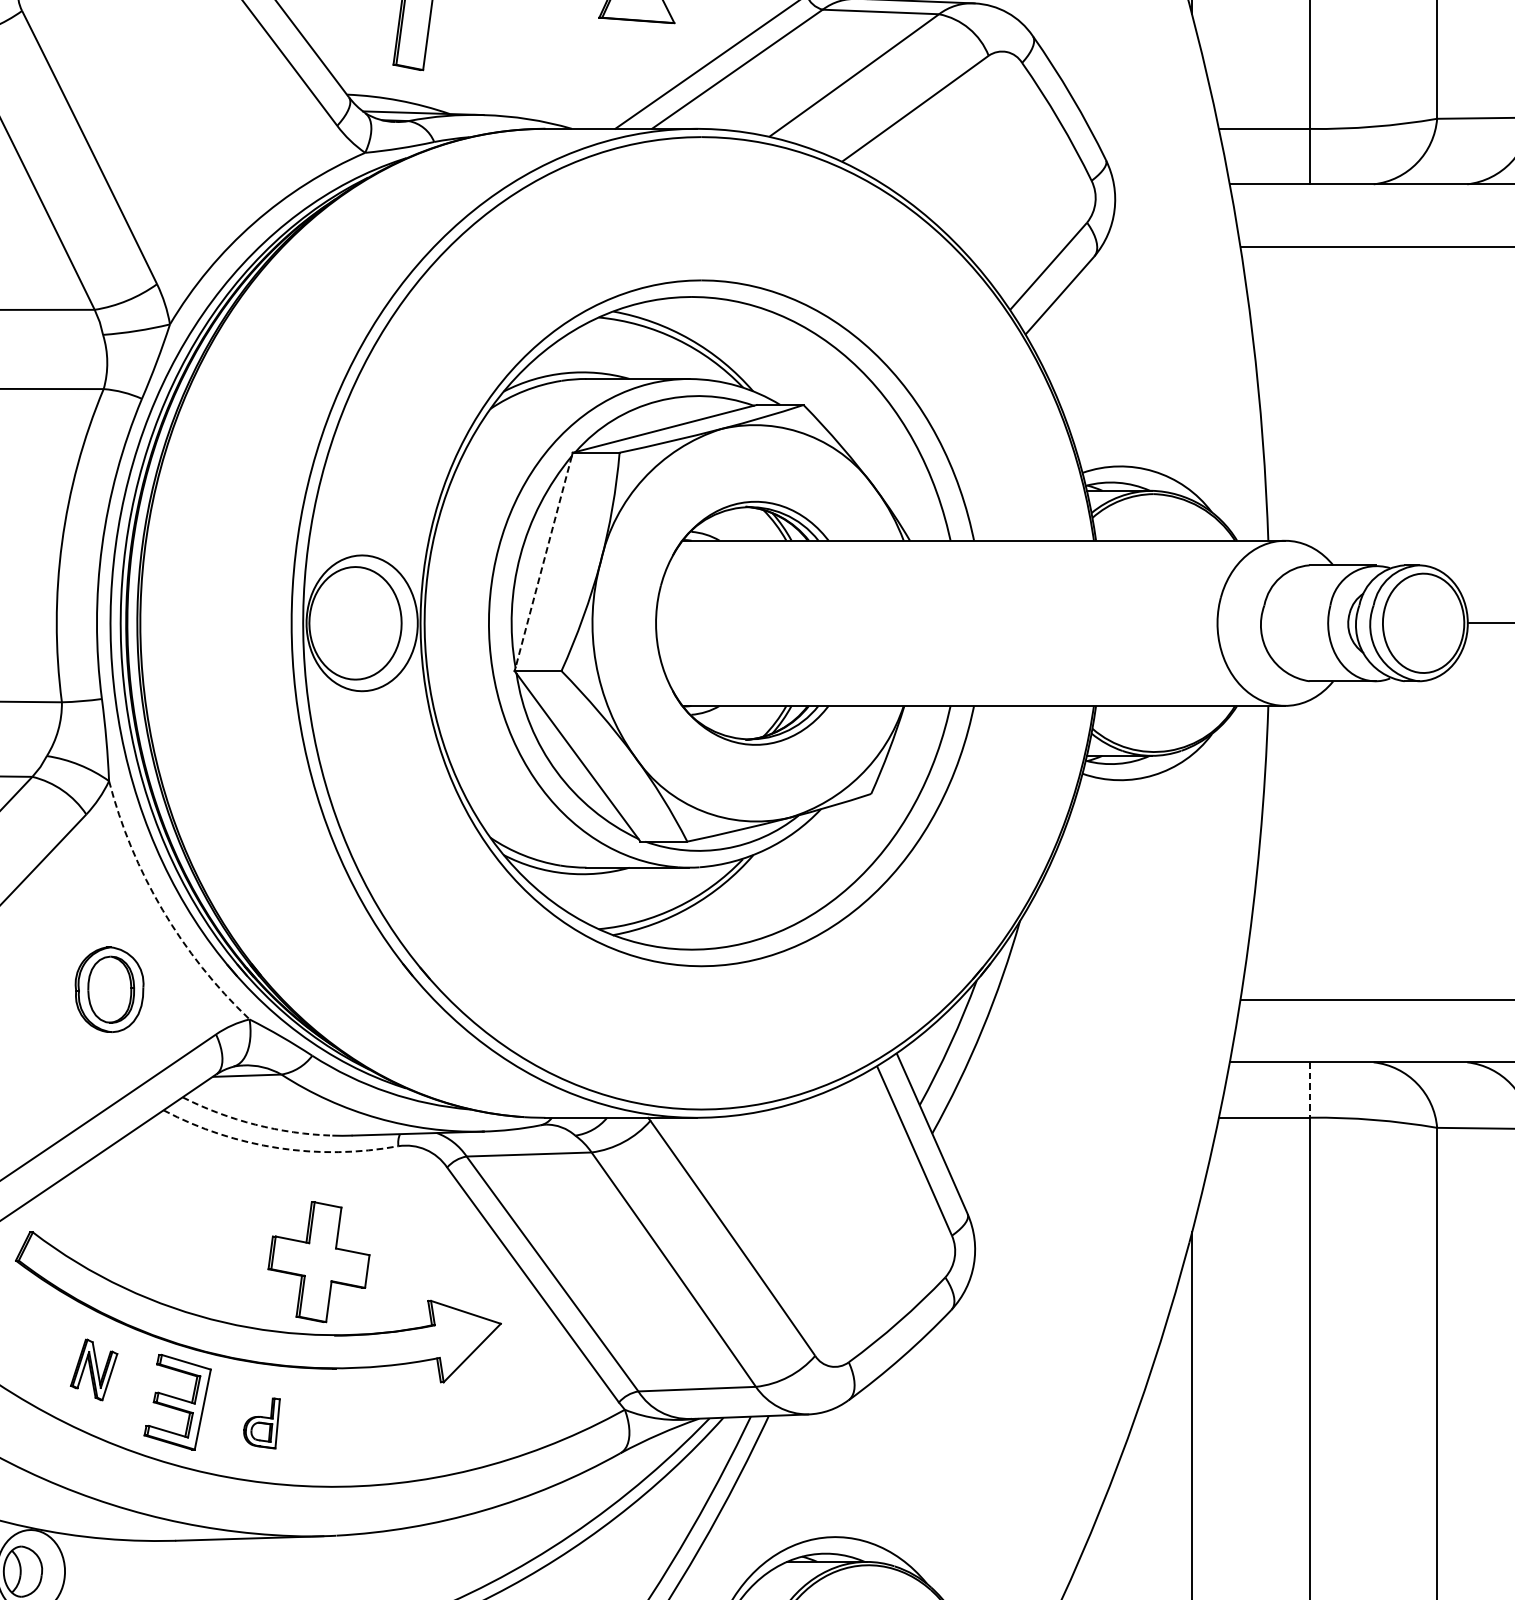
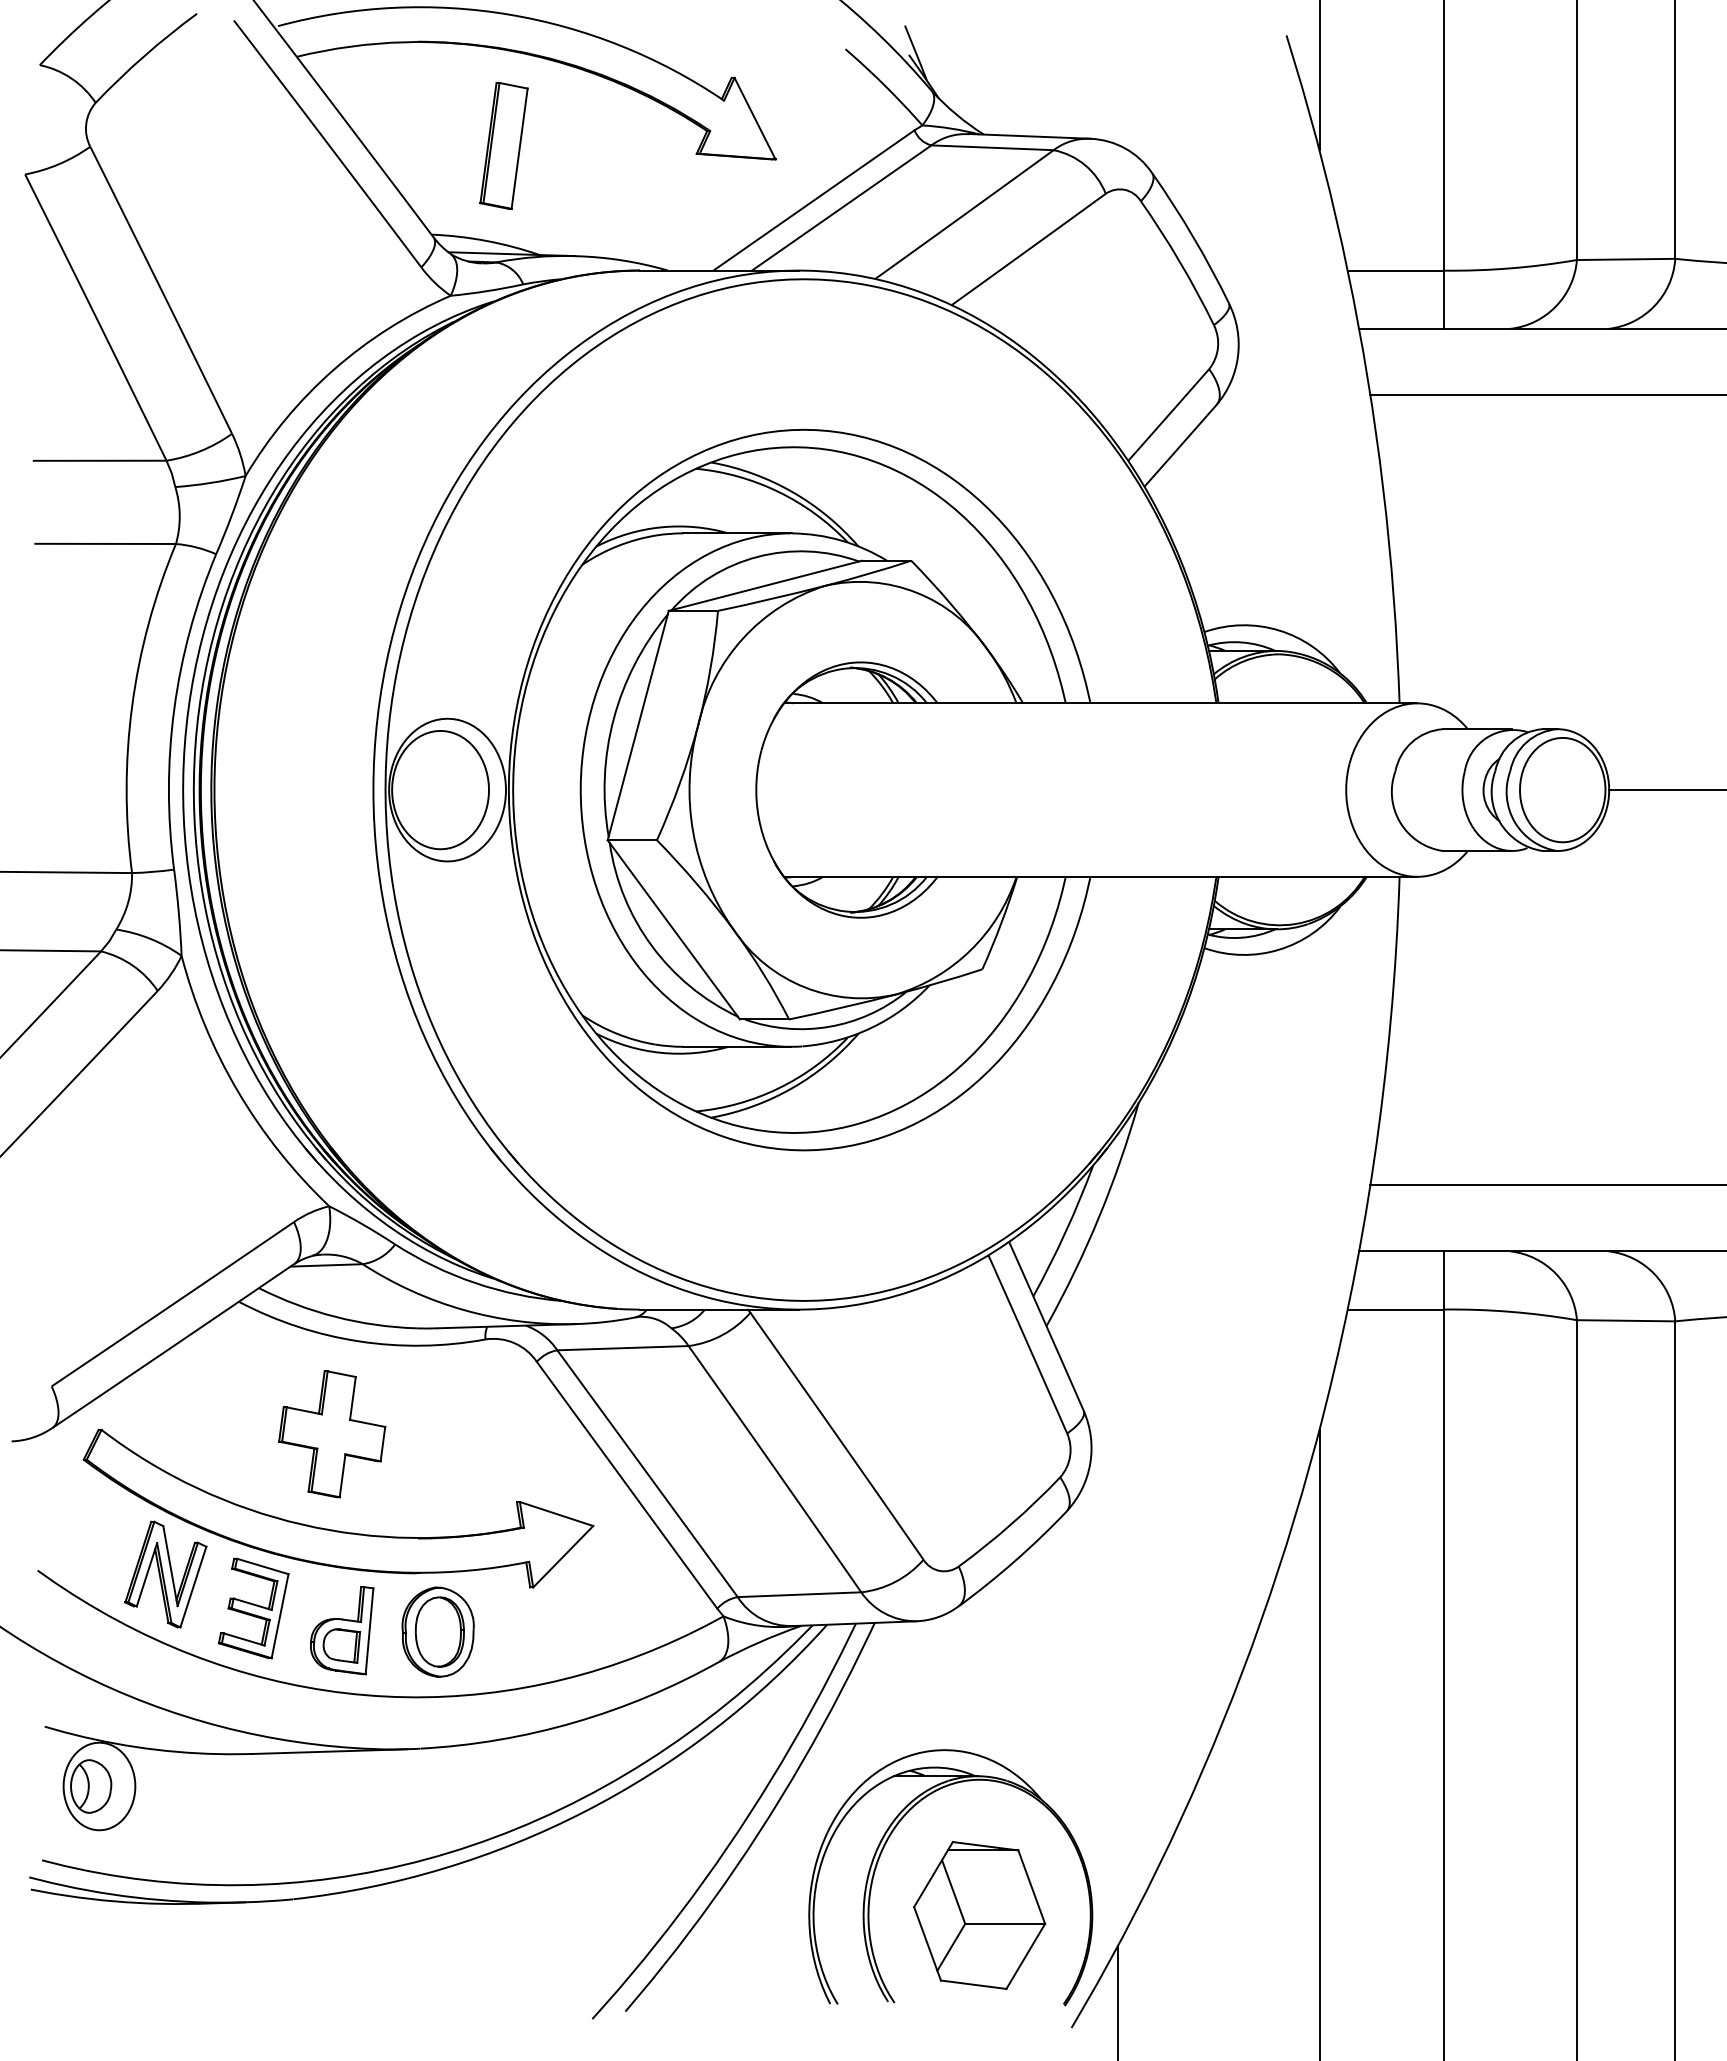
line: (543, 561) -> (638, 725), dashed -> solid
arc: (162, 910) -> (237, 1091), dashed -> solid
part: (108, 989) -> (437, 1631), moved
line: (1310, 1090) -> (1443, 1280), dashed -> solid
arc: (255, 1124) -> (335, 1316), dashed -> solid
arc: (278, 1148) -> (359, 1341), dashed -> solid
part: (319, 1262) -> (332, 1434), moved
part: (93, 1369) -> (165, 1574), size x1.67
part: (262, 1423) -> (342, 1630), size x1.67

